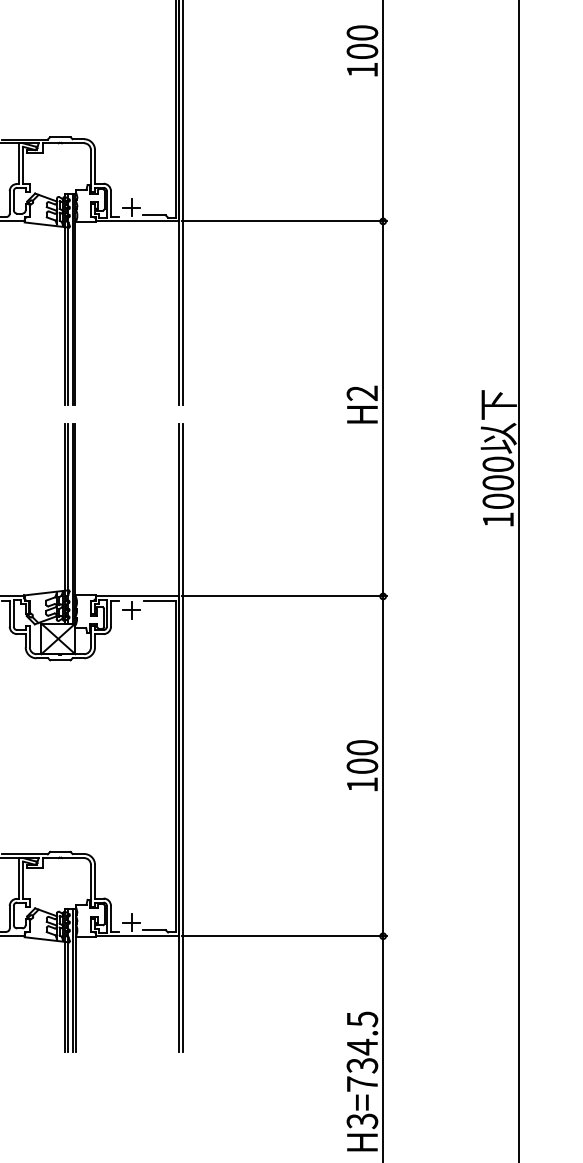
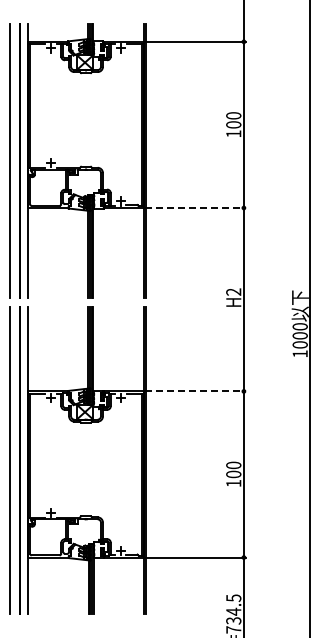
line: (284, 222) -> (195, 208), solid -> dashed
line: (284, 596) -> (195, 391), solid -> dashed

